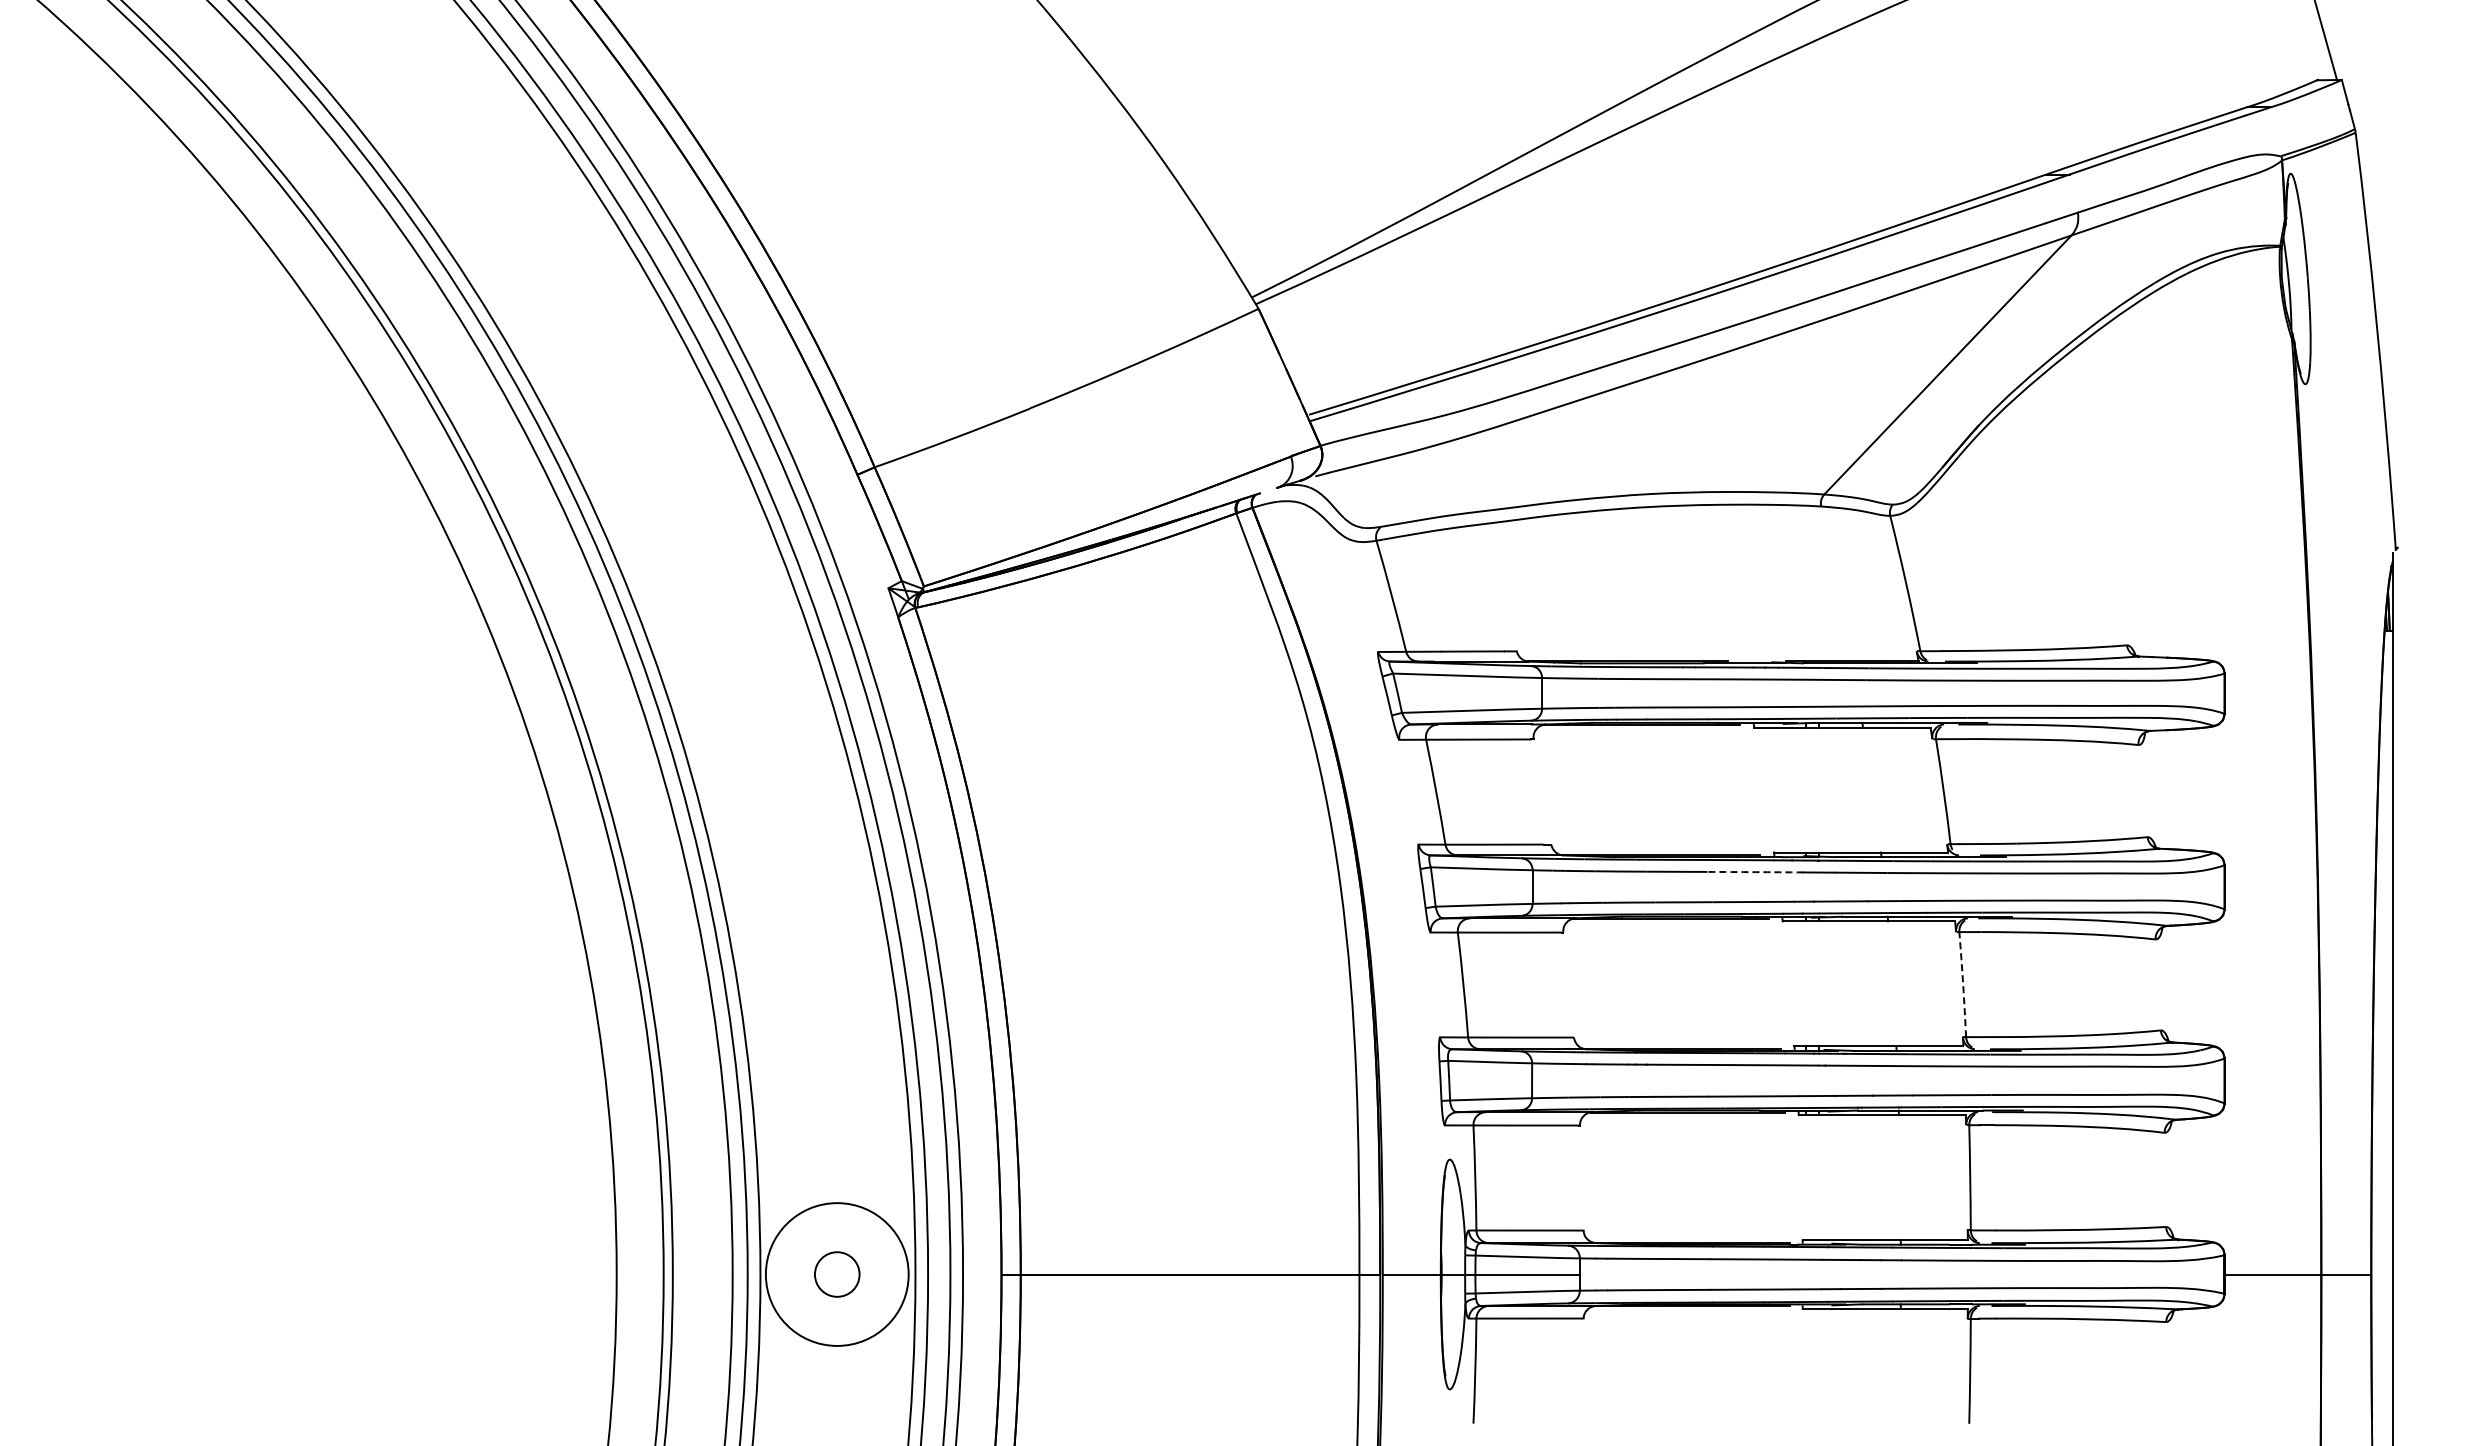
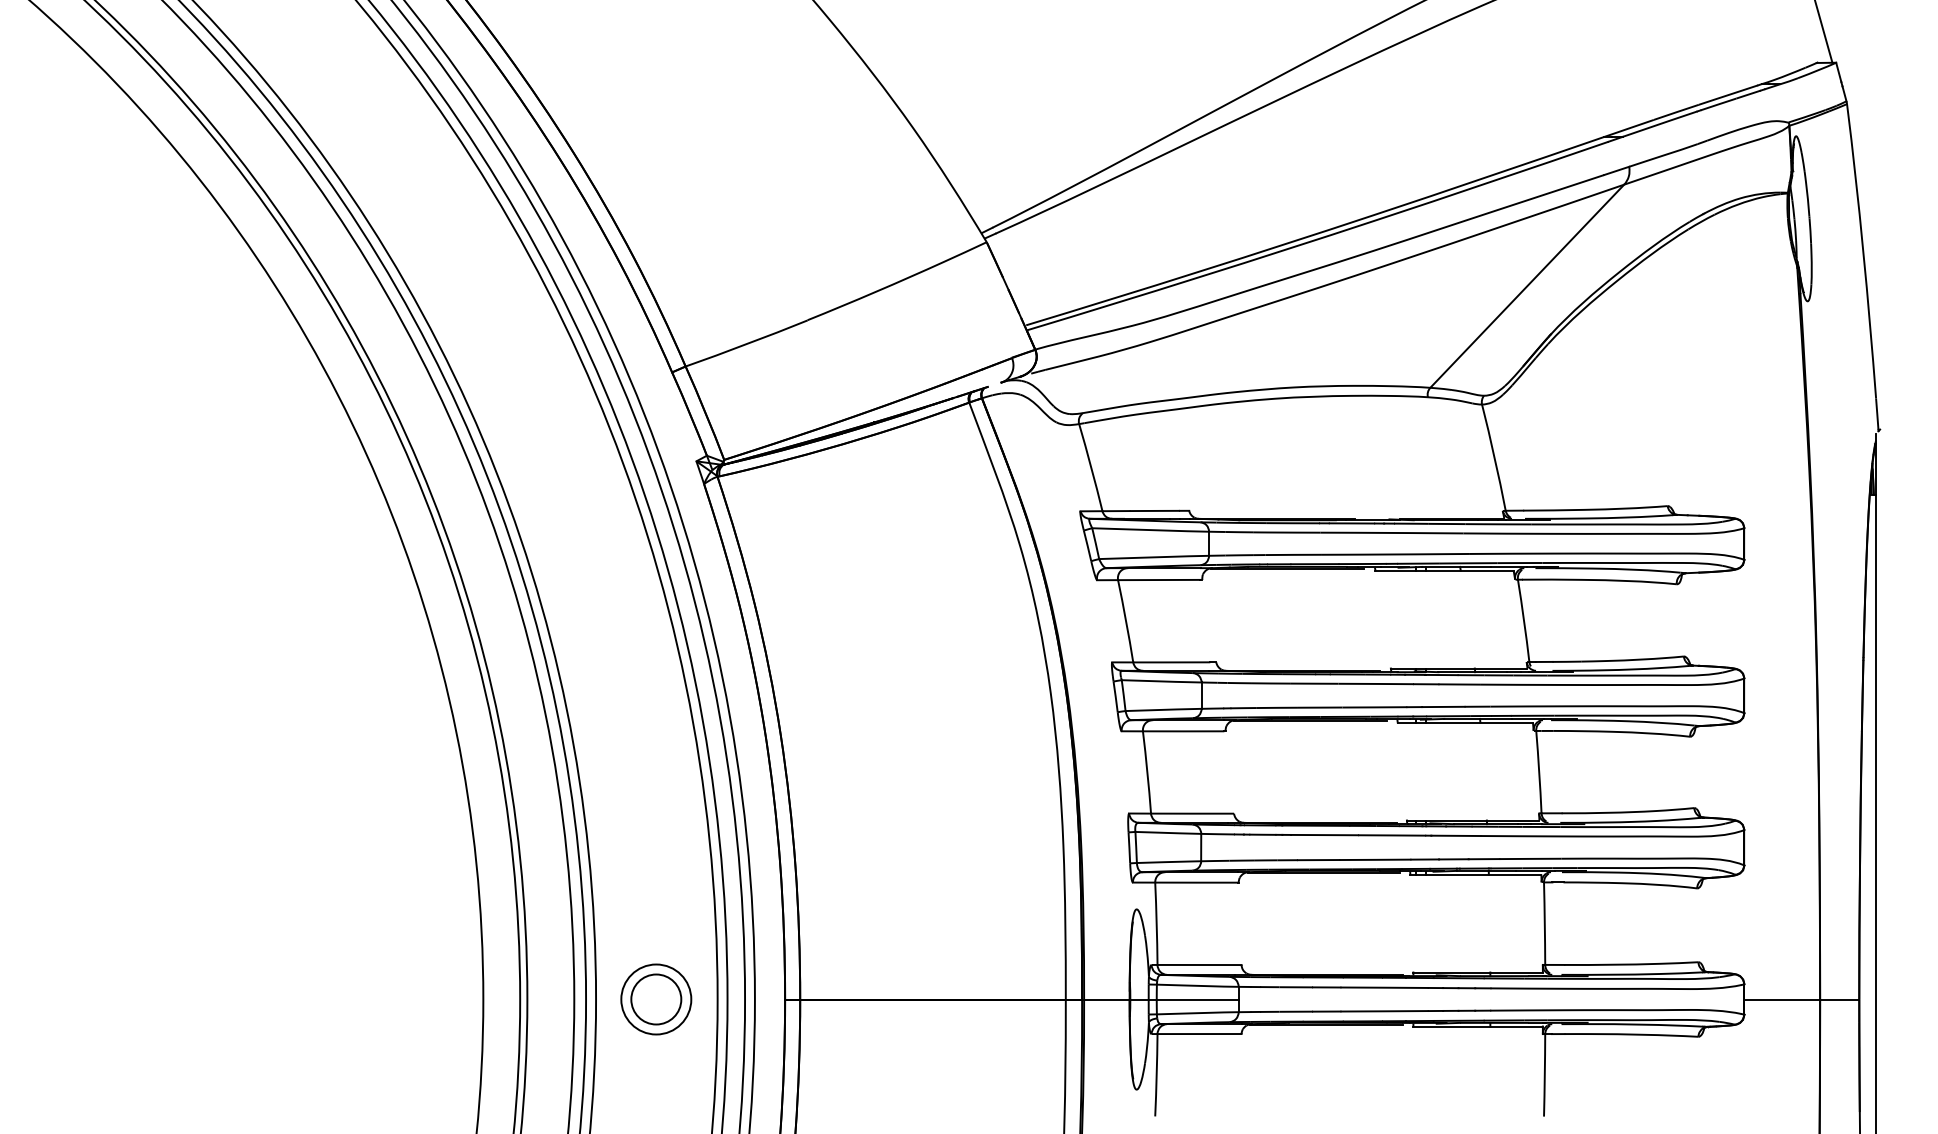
arc: (1755, 872) -> (1376, 684), dashed -> solid
arc: (1963, 984) -> (1539, 772), dashed -> solid
circle: (836, 1274) -> (655, 999), size x0.62
circle: (837, 1274) -> (656, 999), size x1.43

